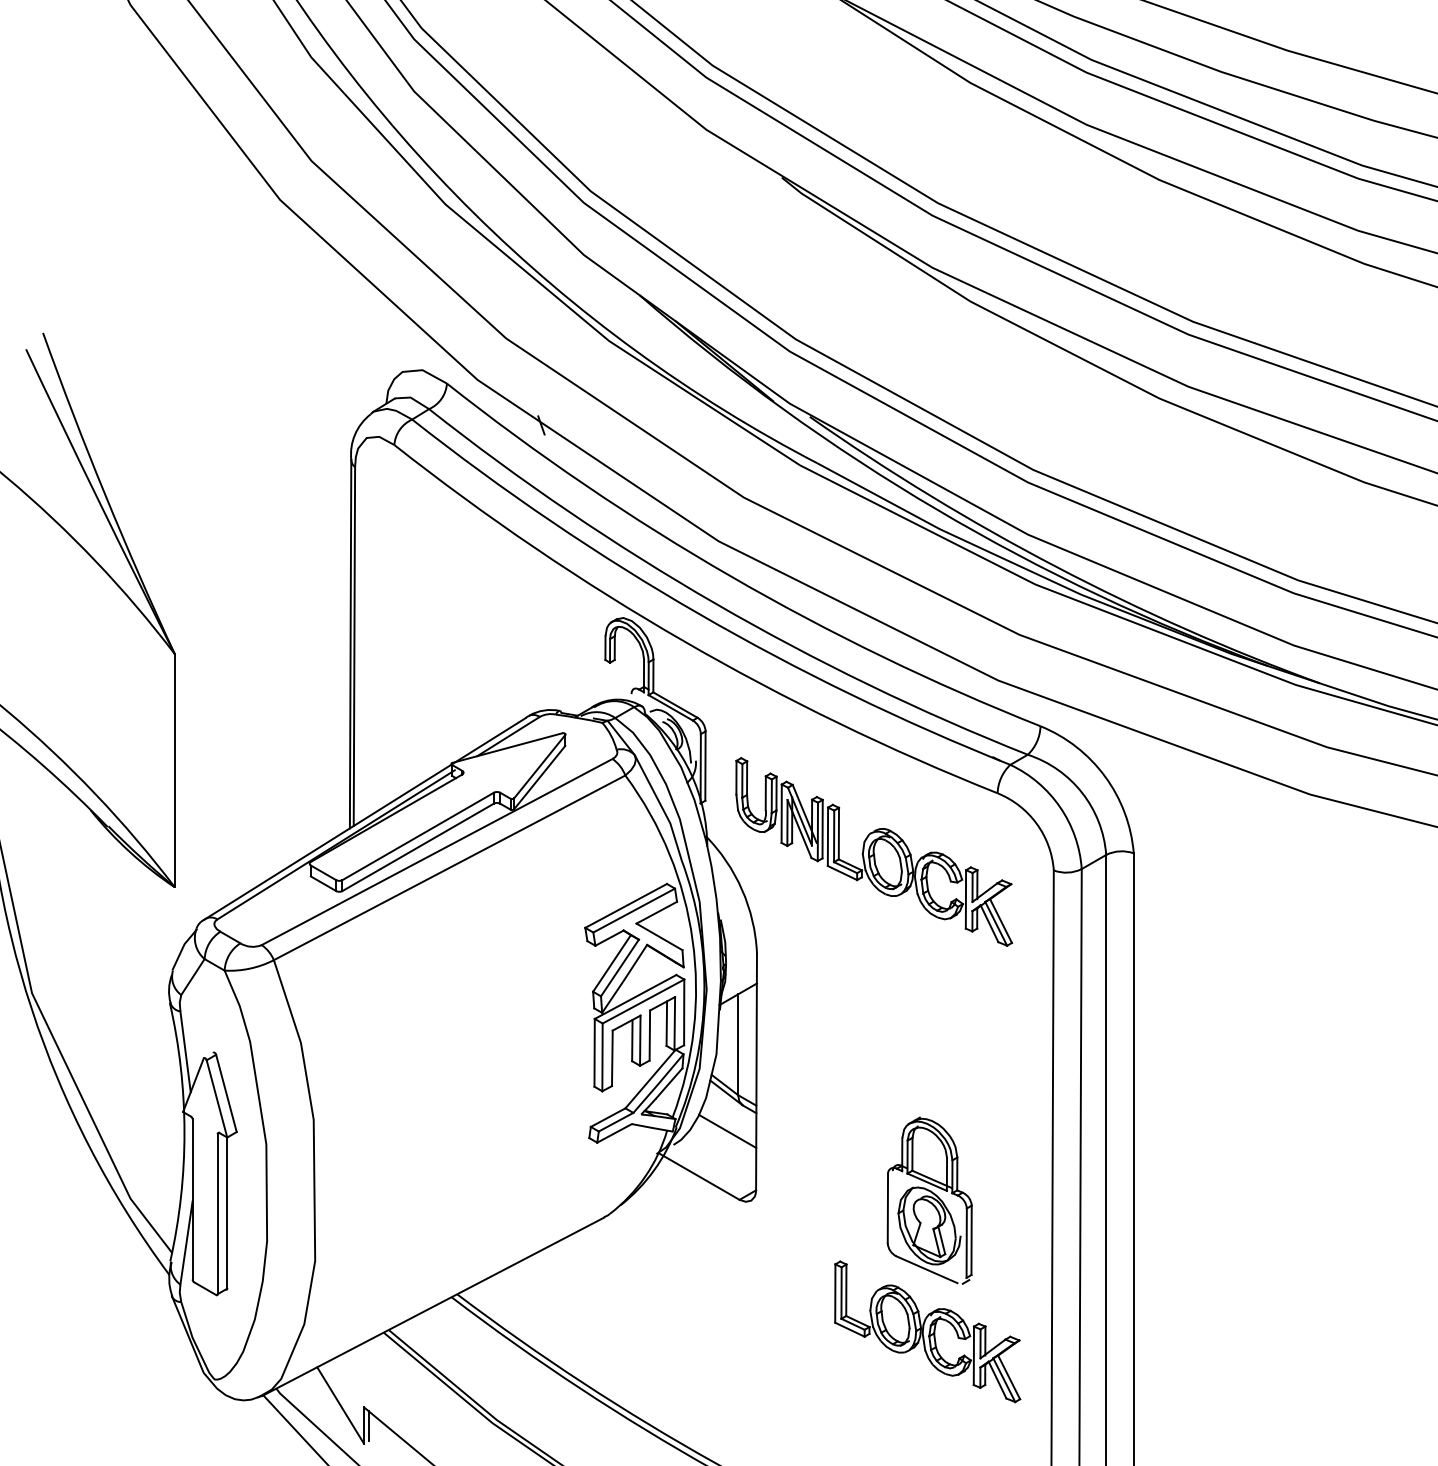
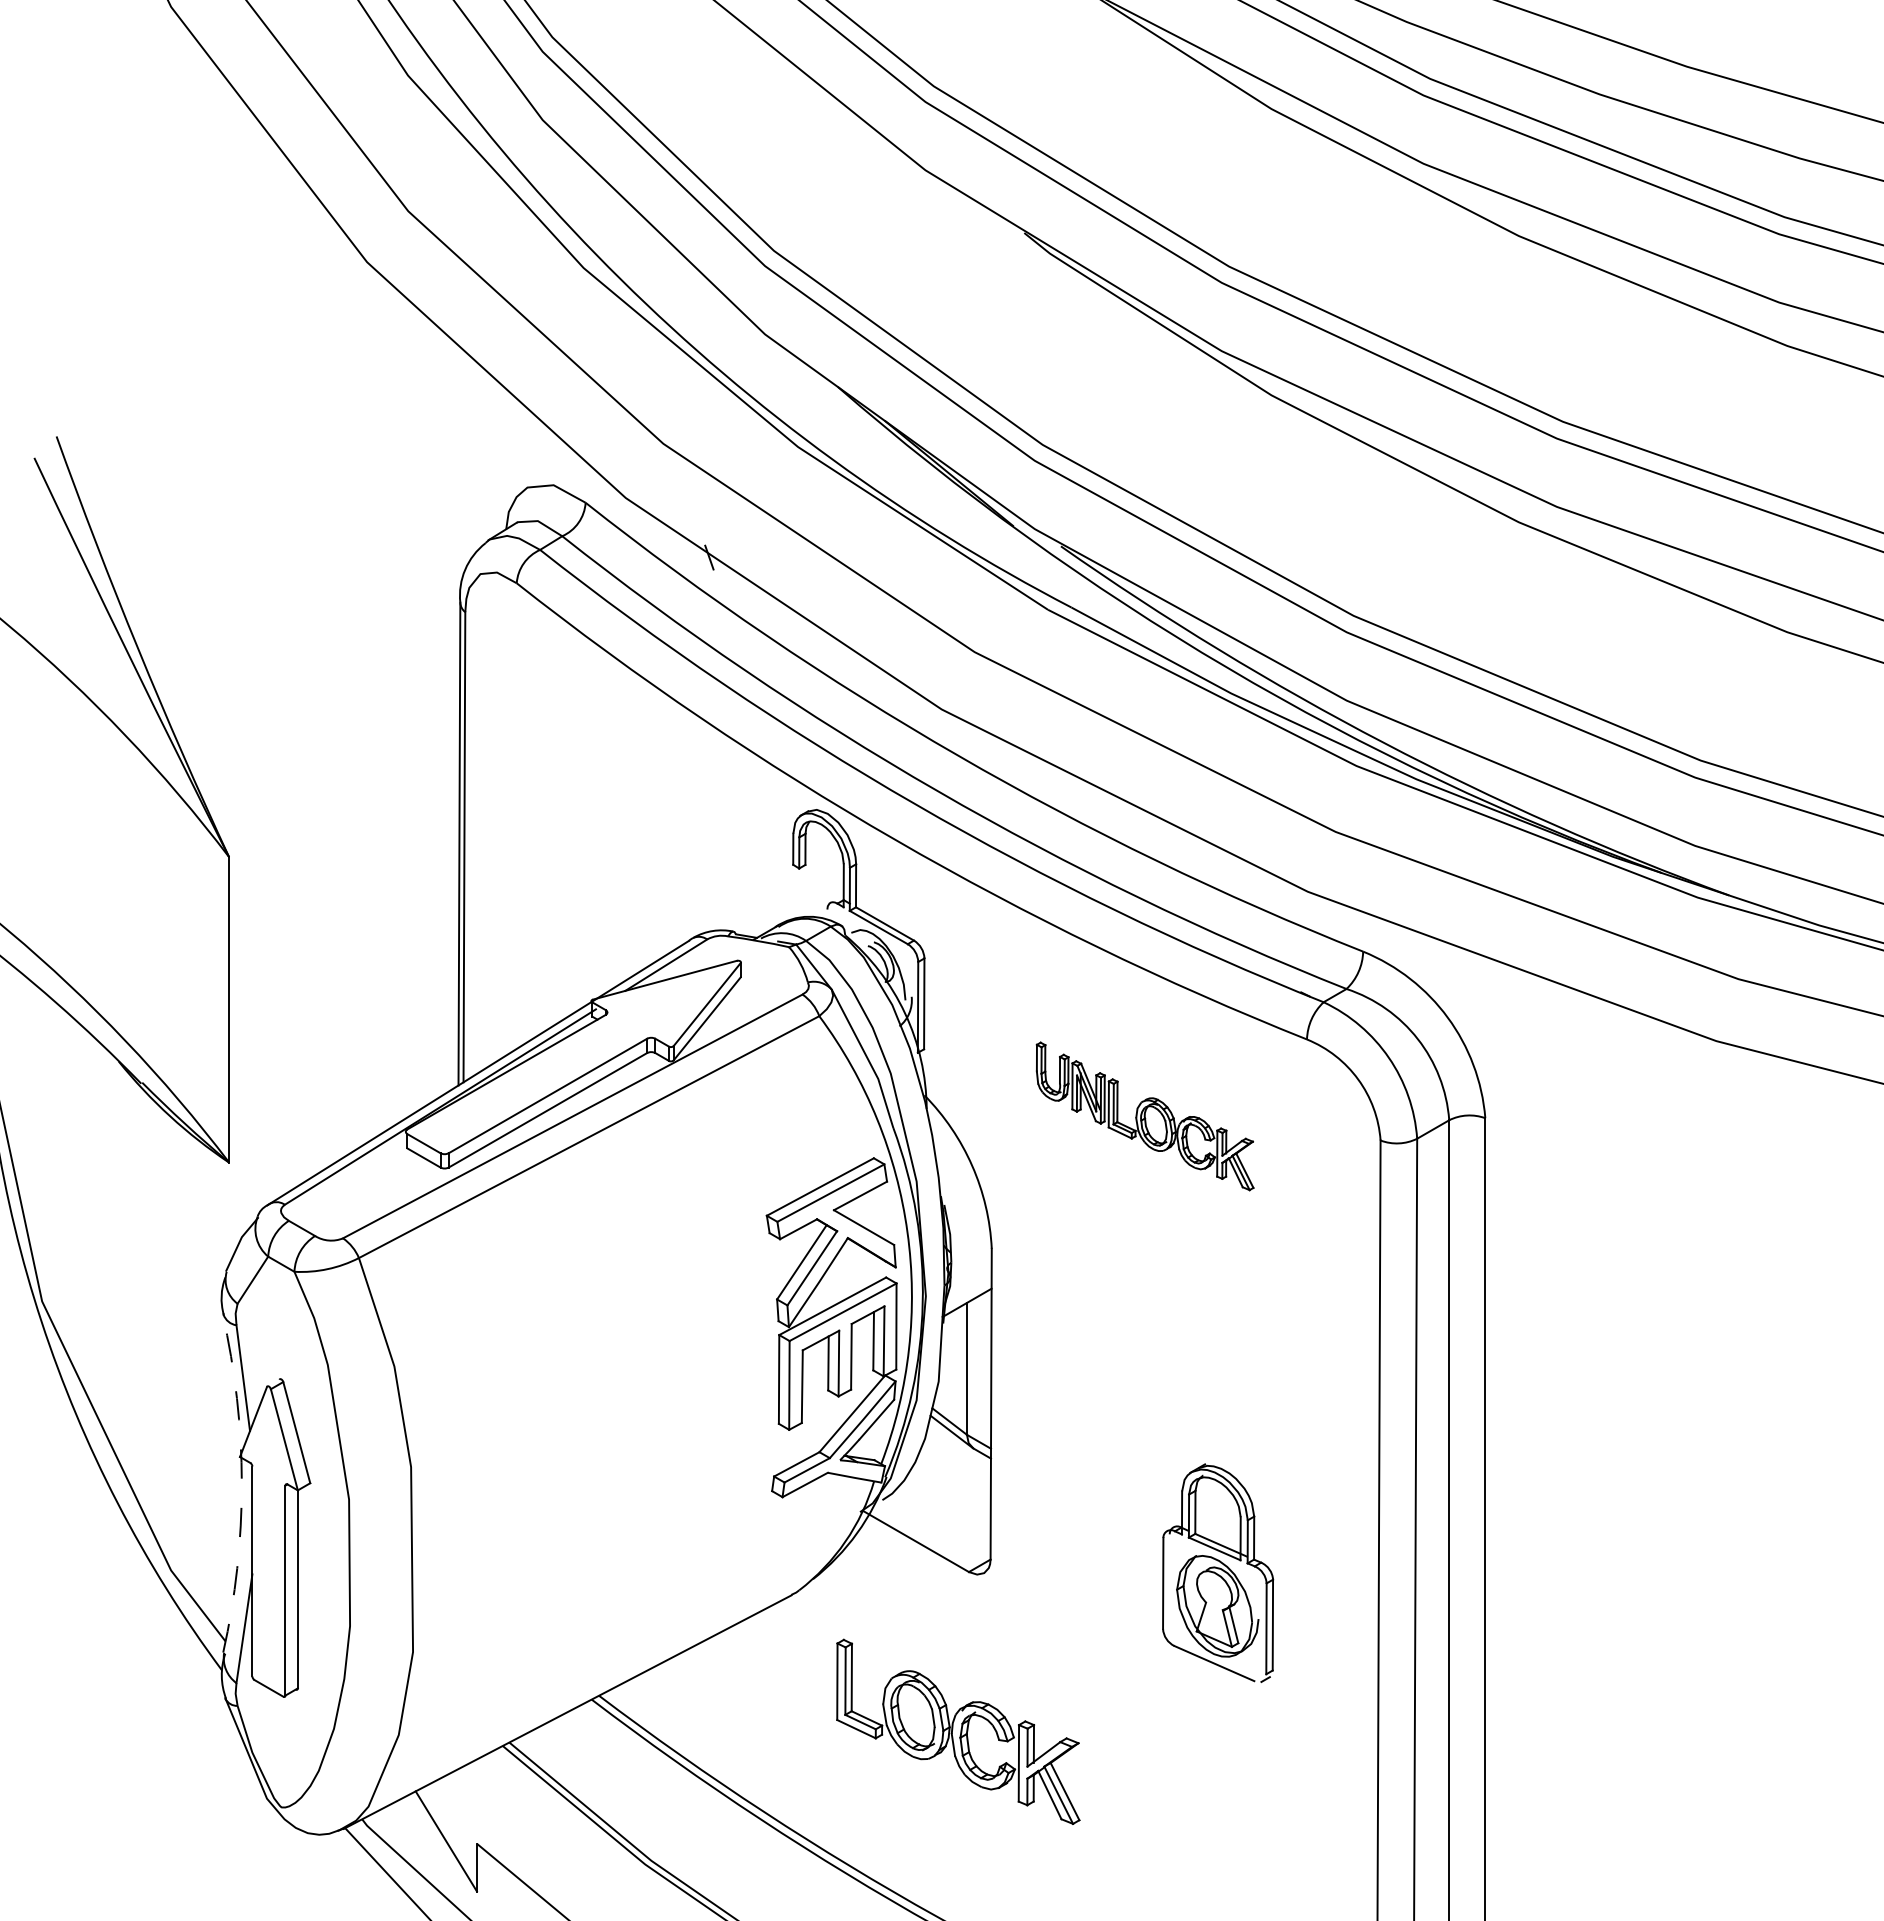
part: (873, 852) -> (1144, 1116), size x0.6
line: (727, 1131) -> (952, 1482), removed
arc: (184, 1132) -> (241, 1483), solid -> dashed
part: (927, 1331) -> (958, 1731), moved
line: (368, 1426) -> (483, 1868), removed

